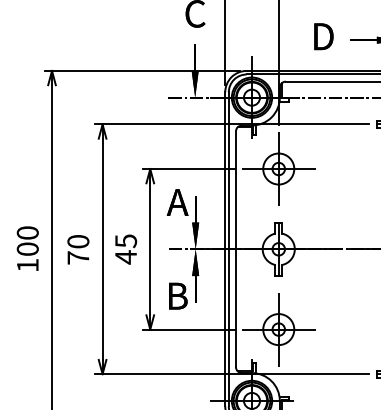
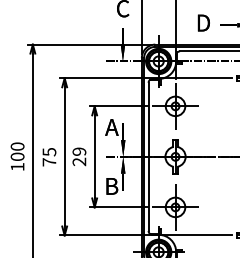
text: (78, 240) -> (49, 151), 70 -> 75
text: (126, 248) -> (79, 156), 45 -> 29

